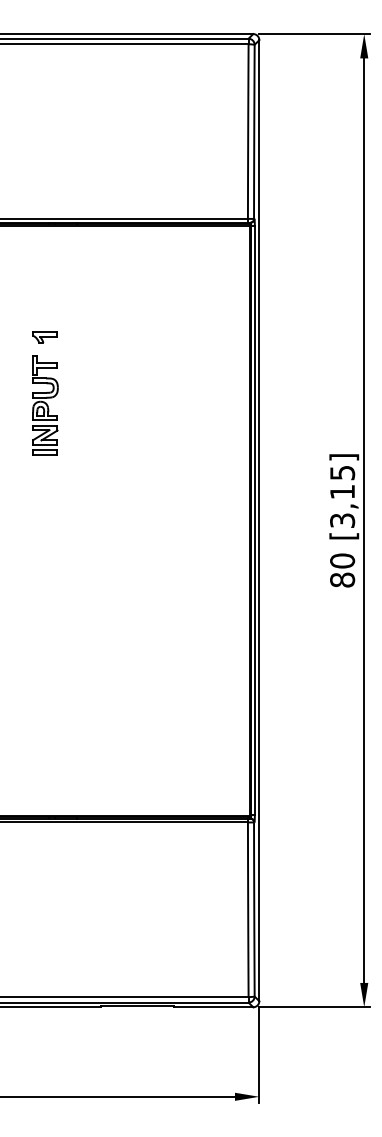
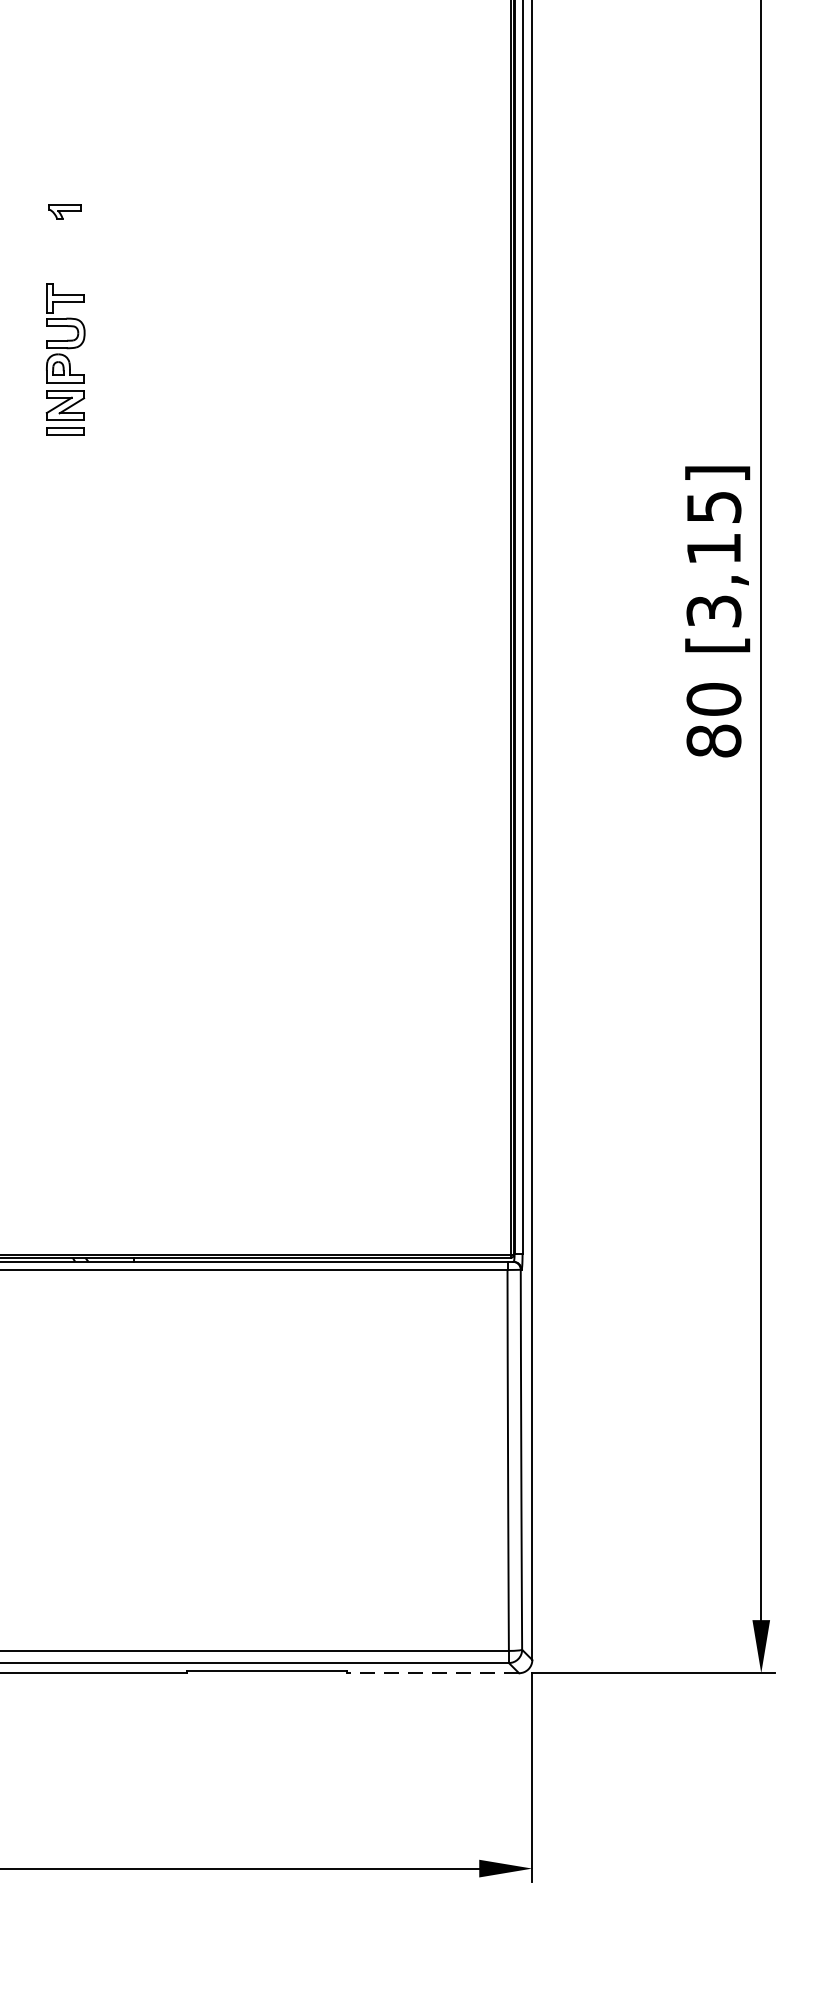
part: (44, 337) -> (63, 211), size x0.6
part: (45, 405) -> (65, 360), size x0.7
line: (213, 1007) -> (432, 1673), solid -> dashed

